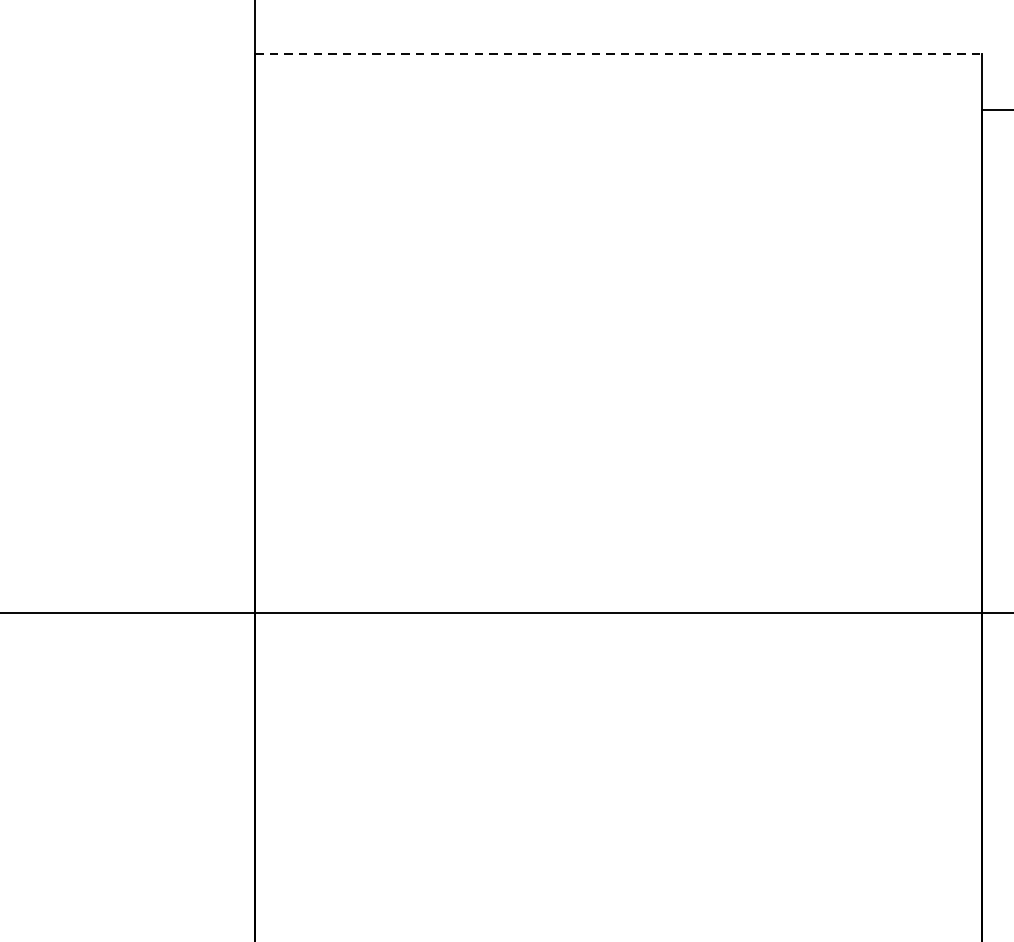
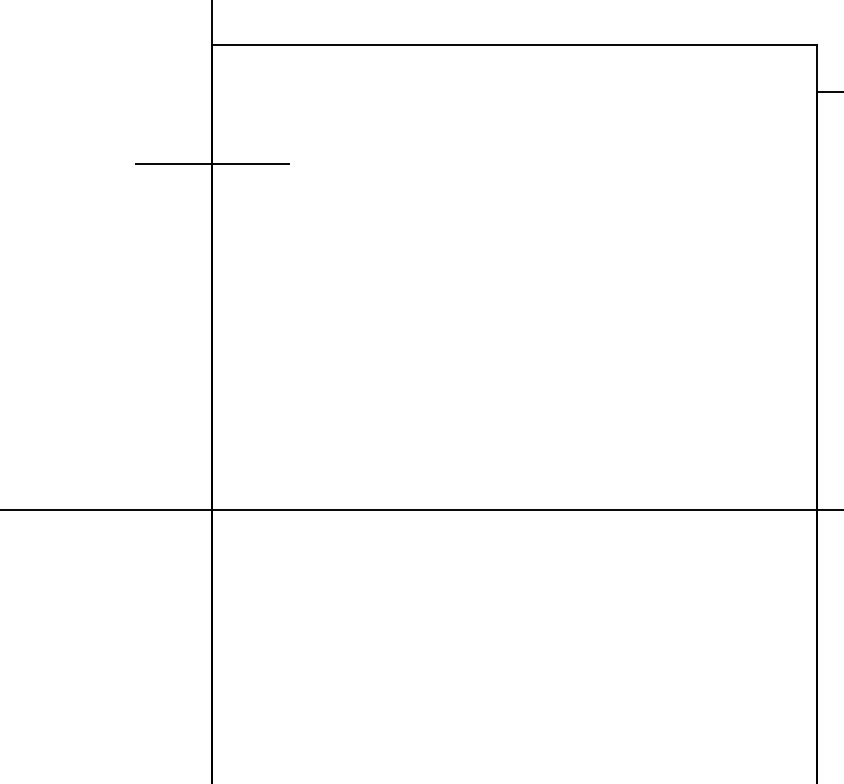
line: (619, 54) -> (515, 45), dashed -> solid
line: (255, 196) -> (212, 163), added

